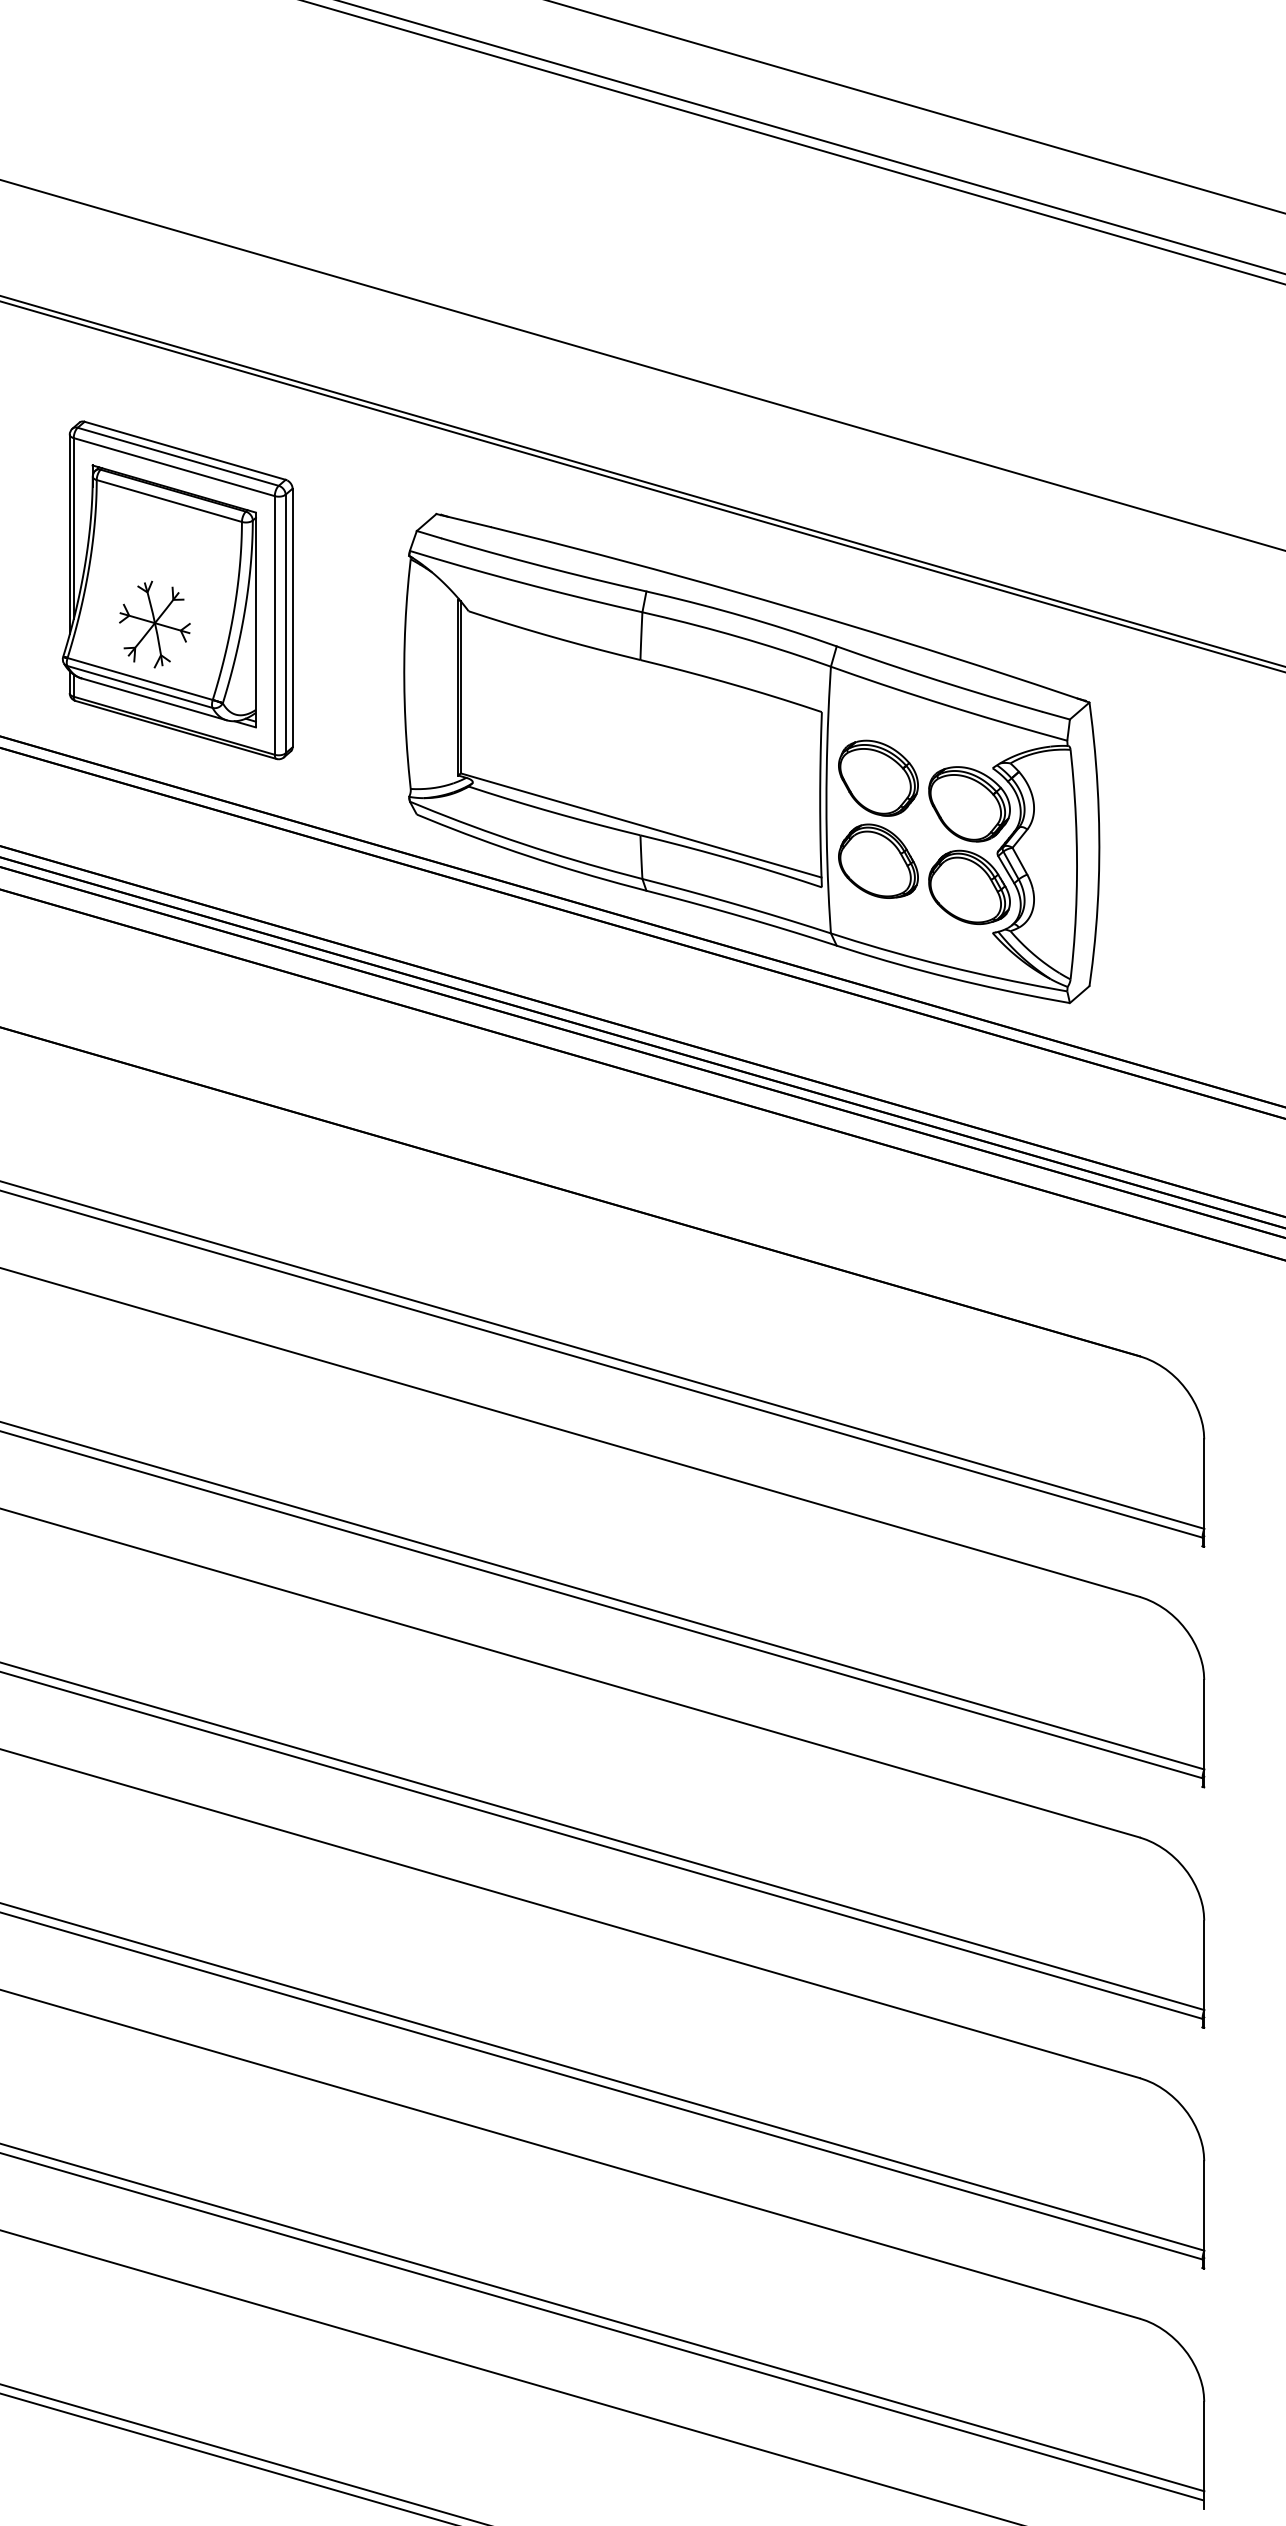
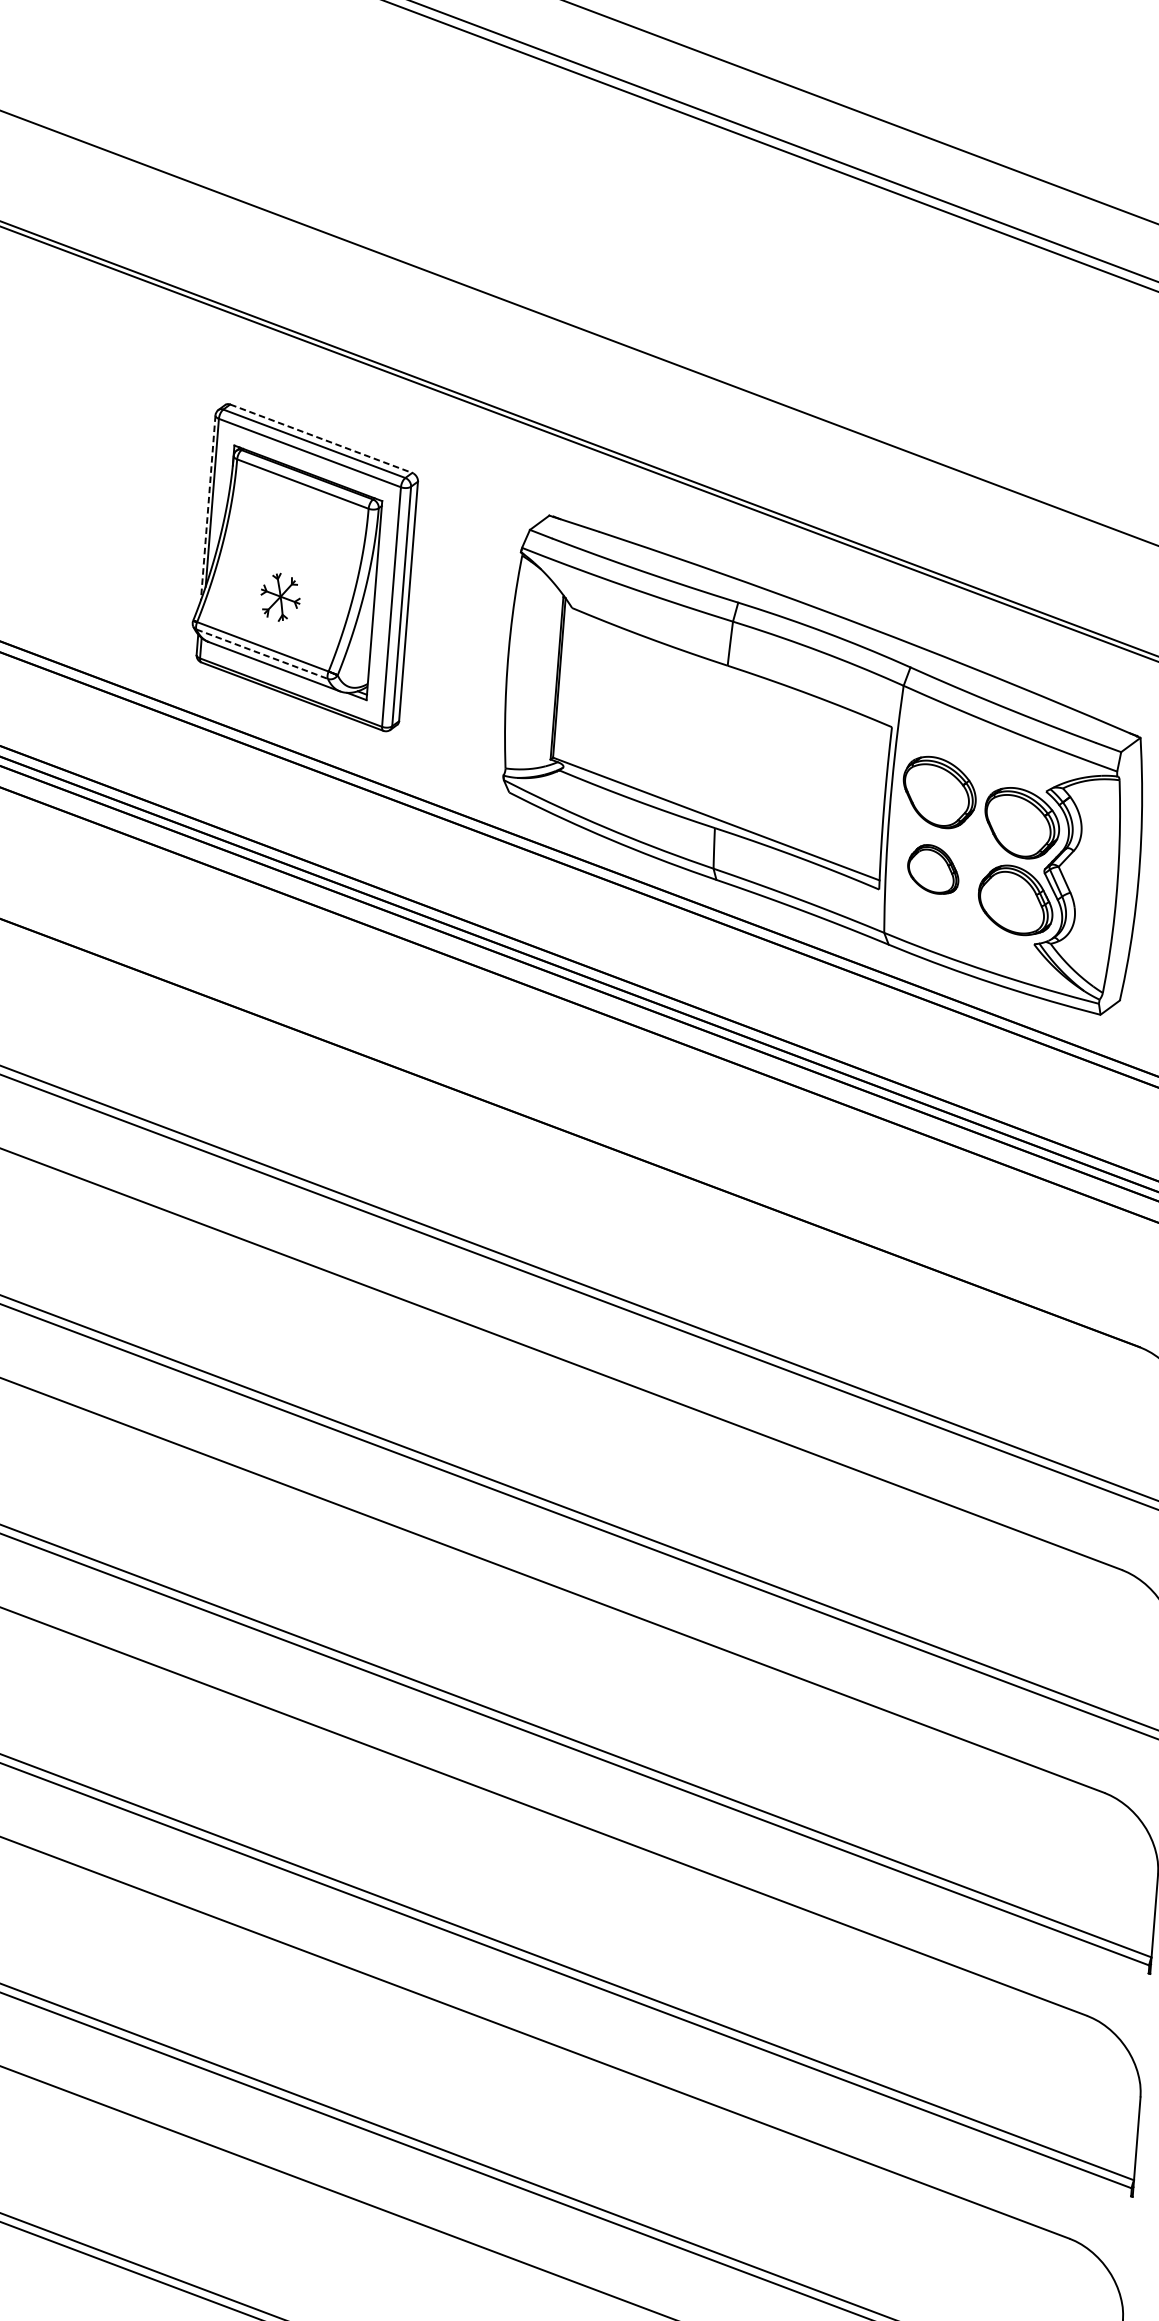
line: (185, 450) -> (321, 438), solid -> dashed
line: (69, 534) -> (207, 507), solid -> dashed
part: (154, 624) -> (280, 597), size x0.6
line: (140, 686) -> (262, 653), solid -> dashed
part: (878, 860) -> (933, 868), size x0.7

